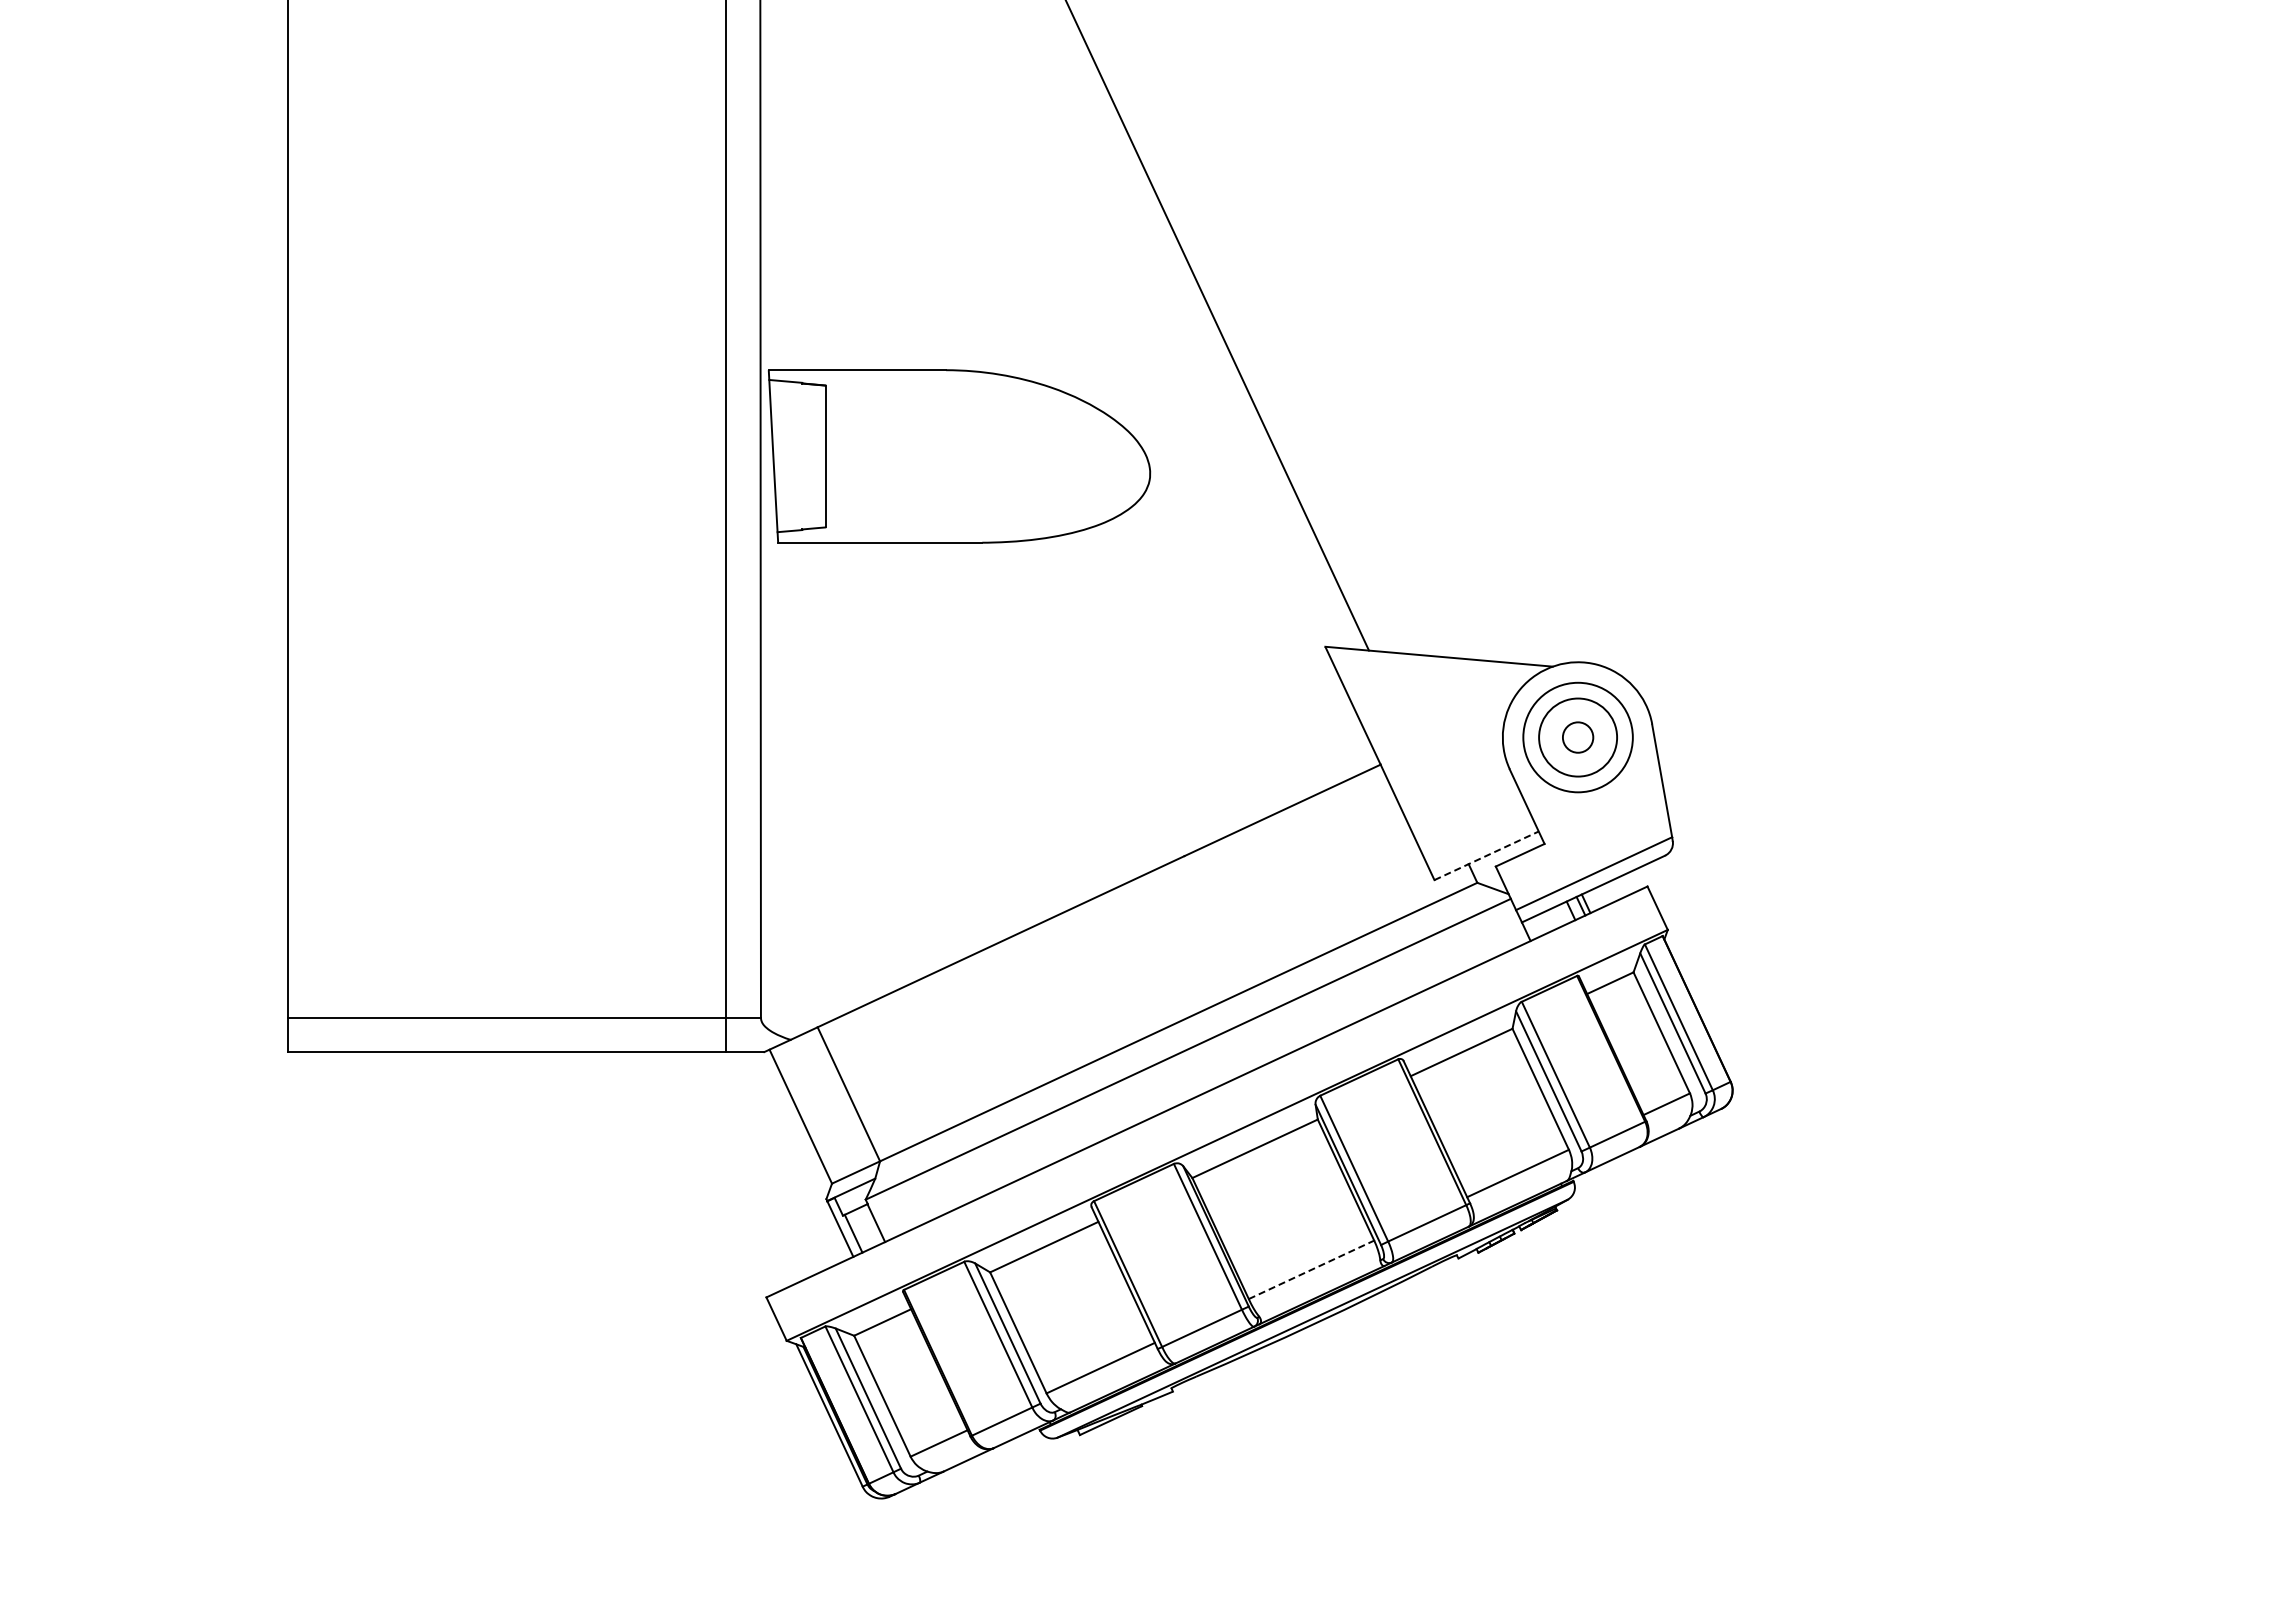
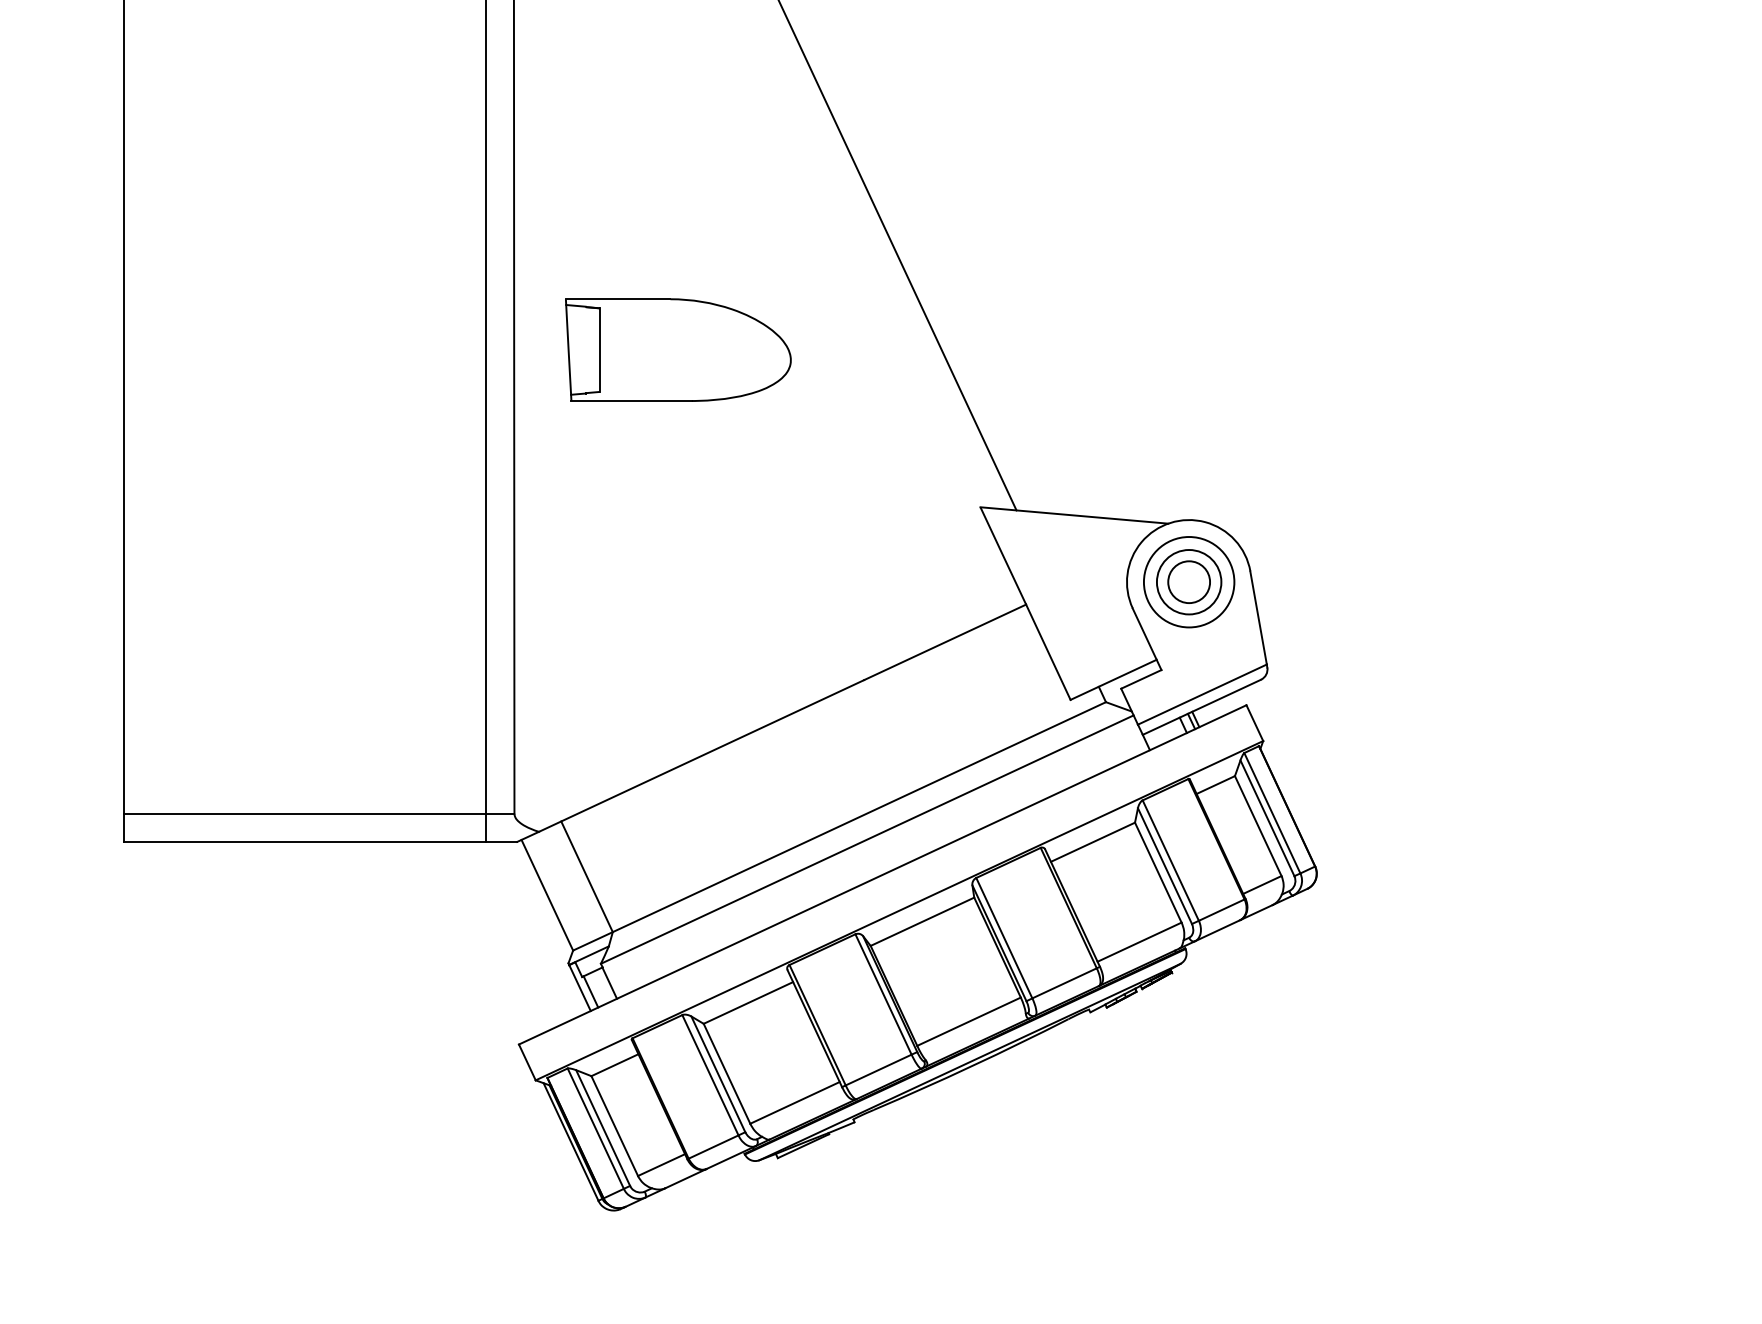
part: (959, 456) -> (678, 350), size x0.71
circle: (1577, 737) -> (1188, 582), size x1.67
line: (1486, 855) -> (1113, 679), dashed -> solid
line: (1311, 1269) -> (969, 1021), dashed -> solid

